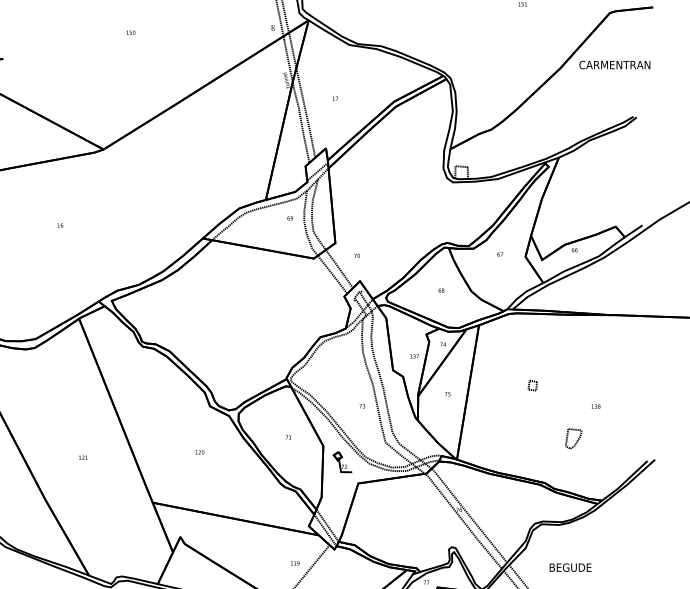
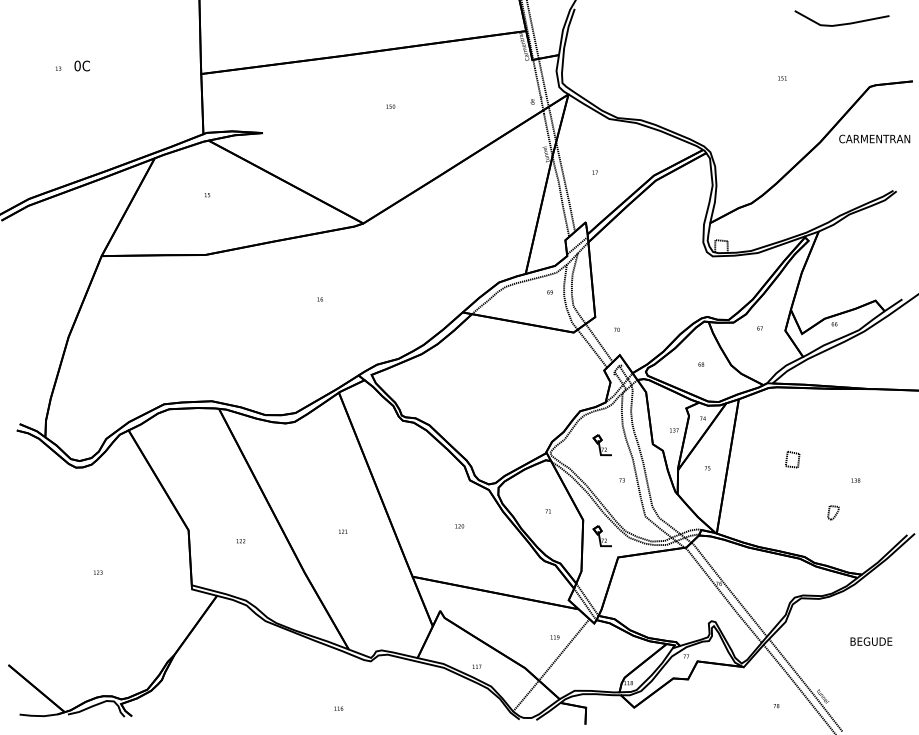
part: (341, 371) -> (601, 445), added
part: (532, 385) -> (792, 459), size x1.6
part: (573, 438) -> (833, 512), size x0.7
text: (570, 567) -> (871, 641), moved

